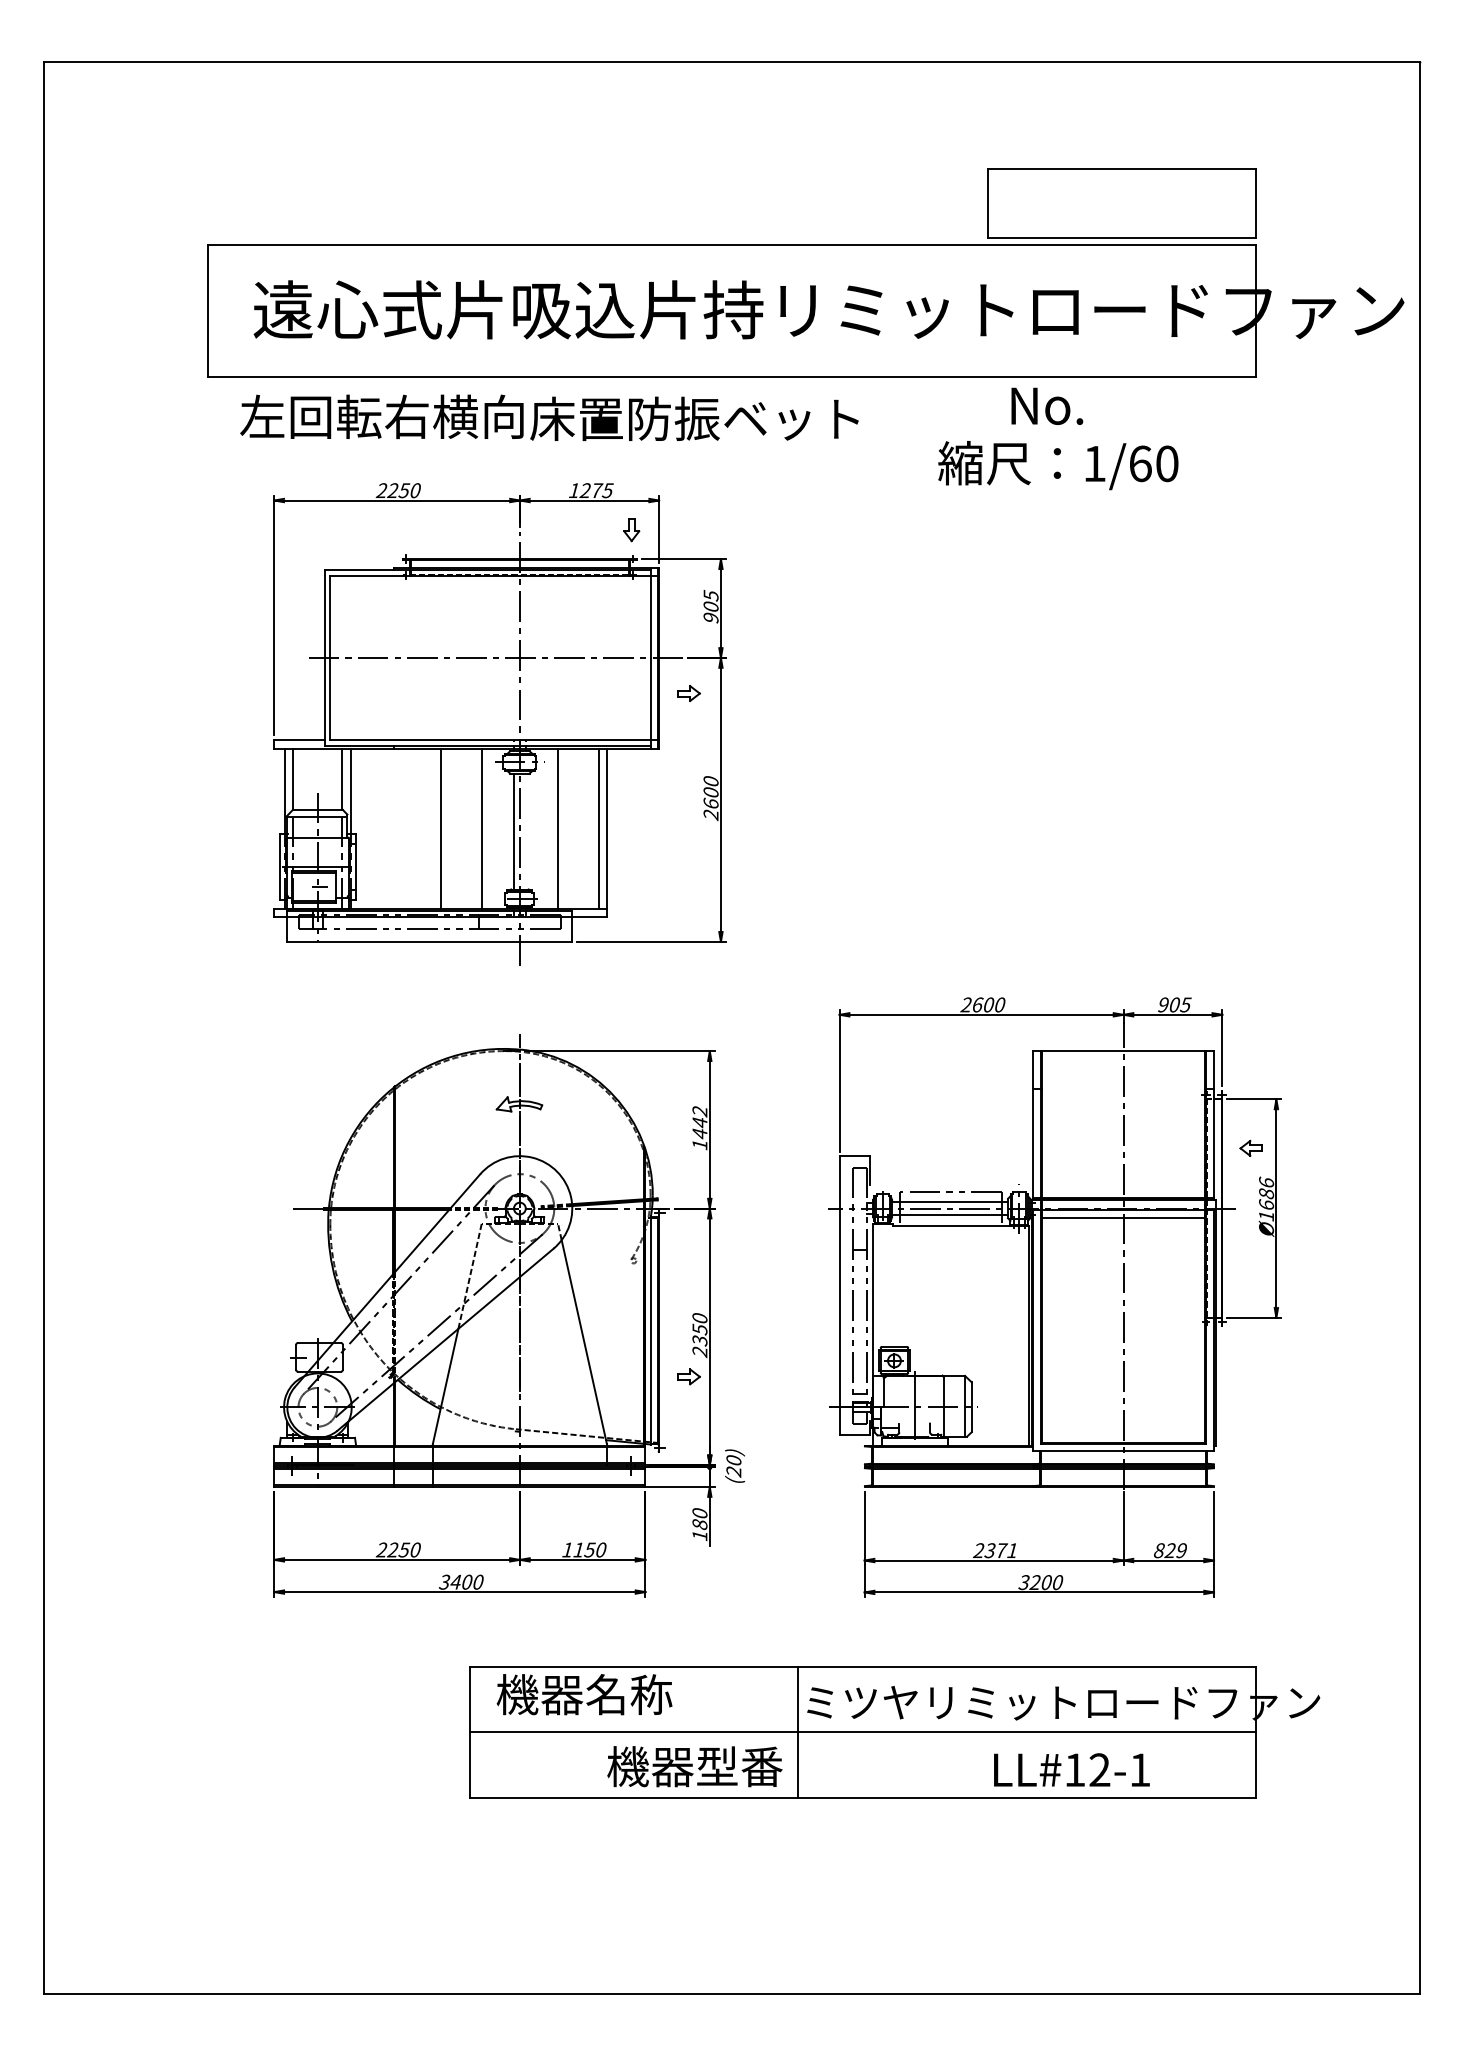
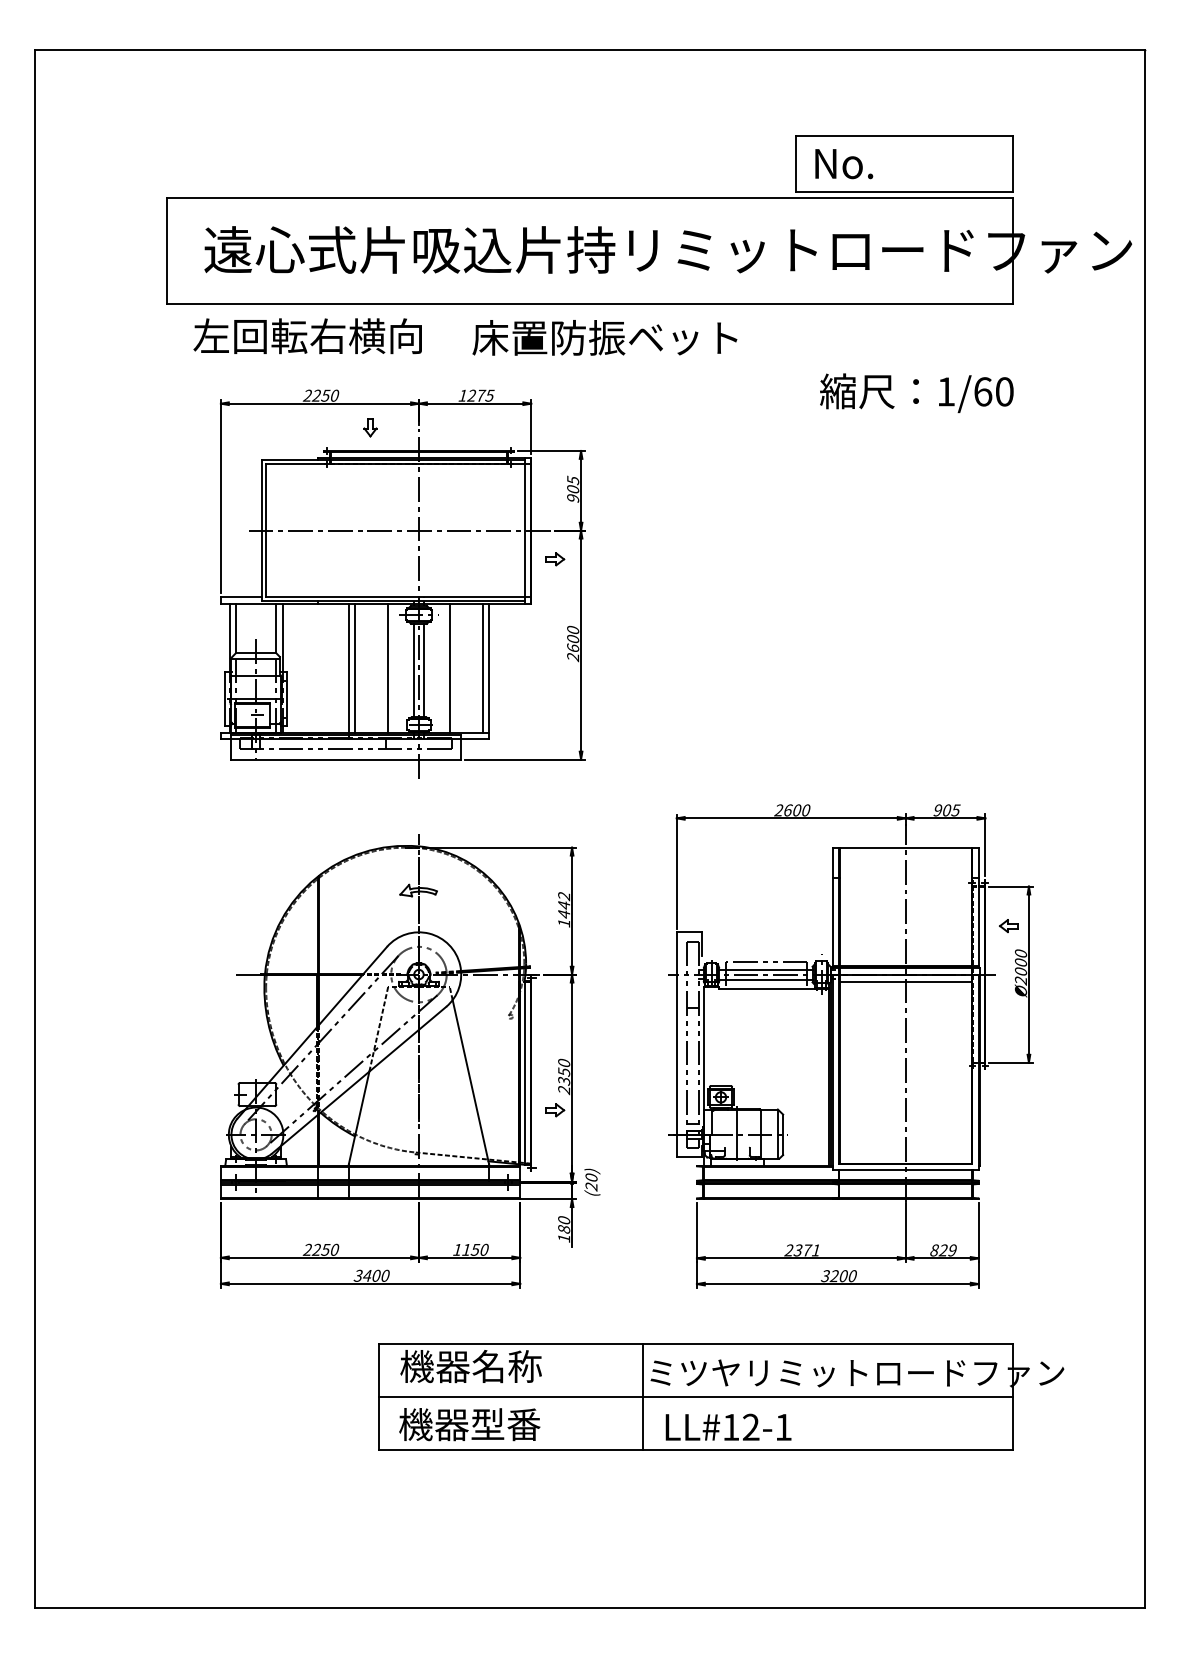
text: (1047, 405) -> (844, 163), moved
text: (694, 418) -> (604, 337), moved
text: (1058, 465) -> (916, 393), moved
part: (631, 530) -> (370, 427), moved
line: (526, 831) -> (424, 670), added
line: (432, 832) -> (348, 671), added
text: (1266, 1199) -> (1020, 967), Ø1686 -> Ø2000
text: (694, 1766) -> (469, 1424), moved
text: (1071, 1769) -> (728, 1426), moved

